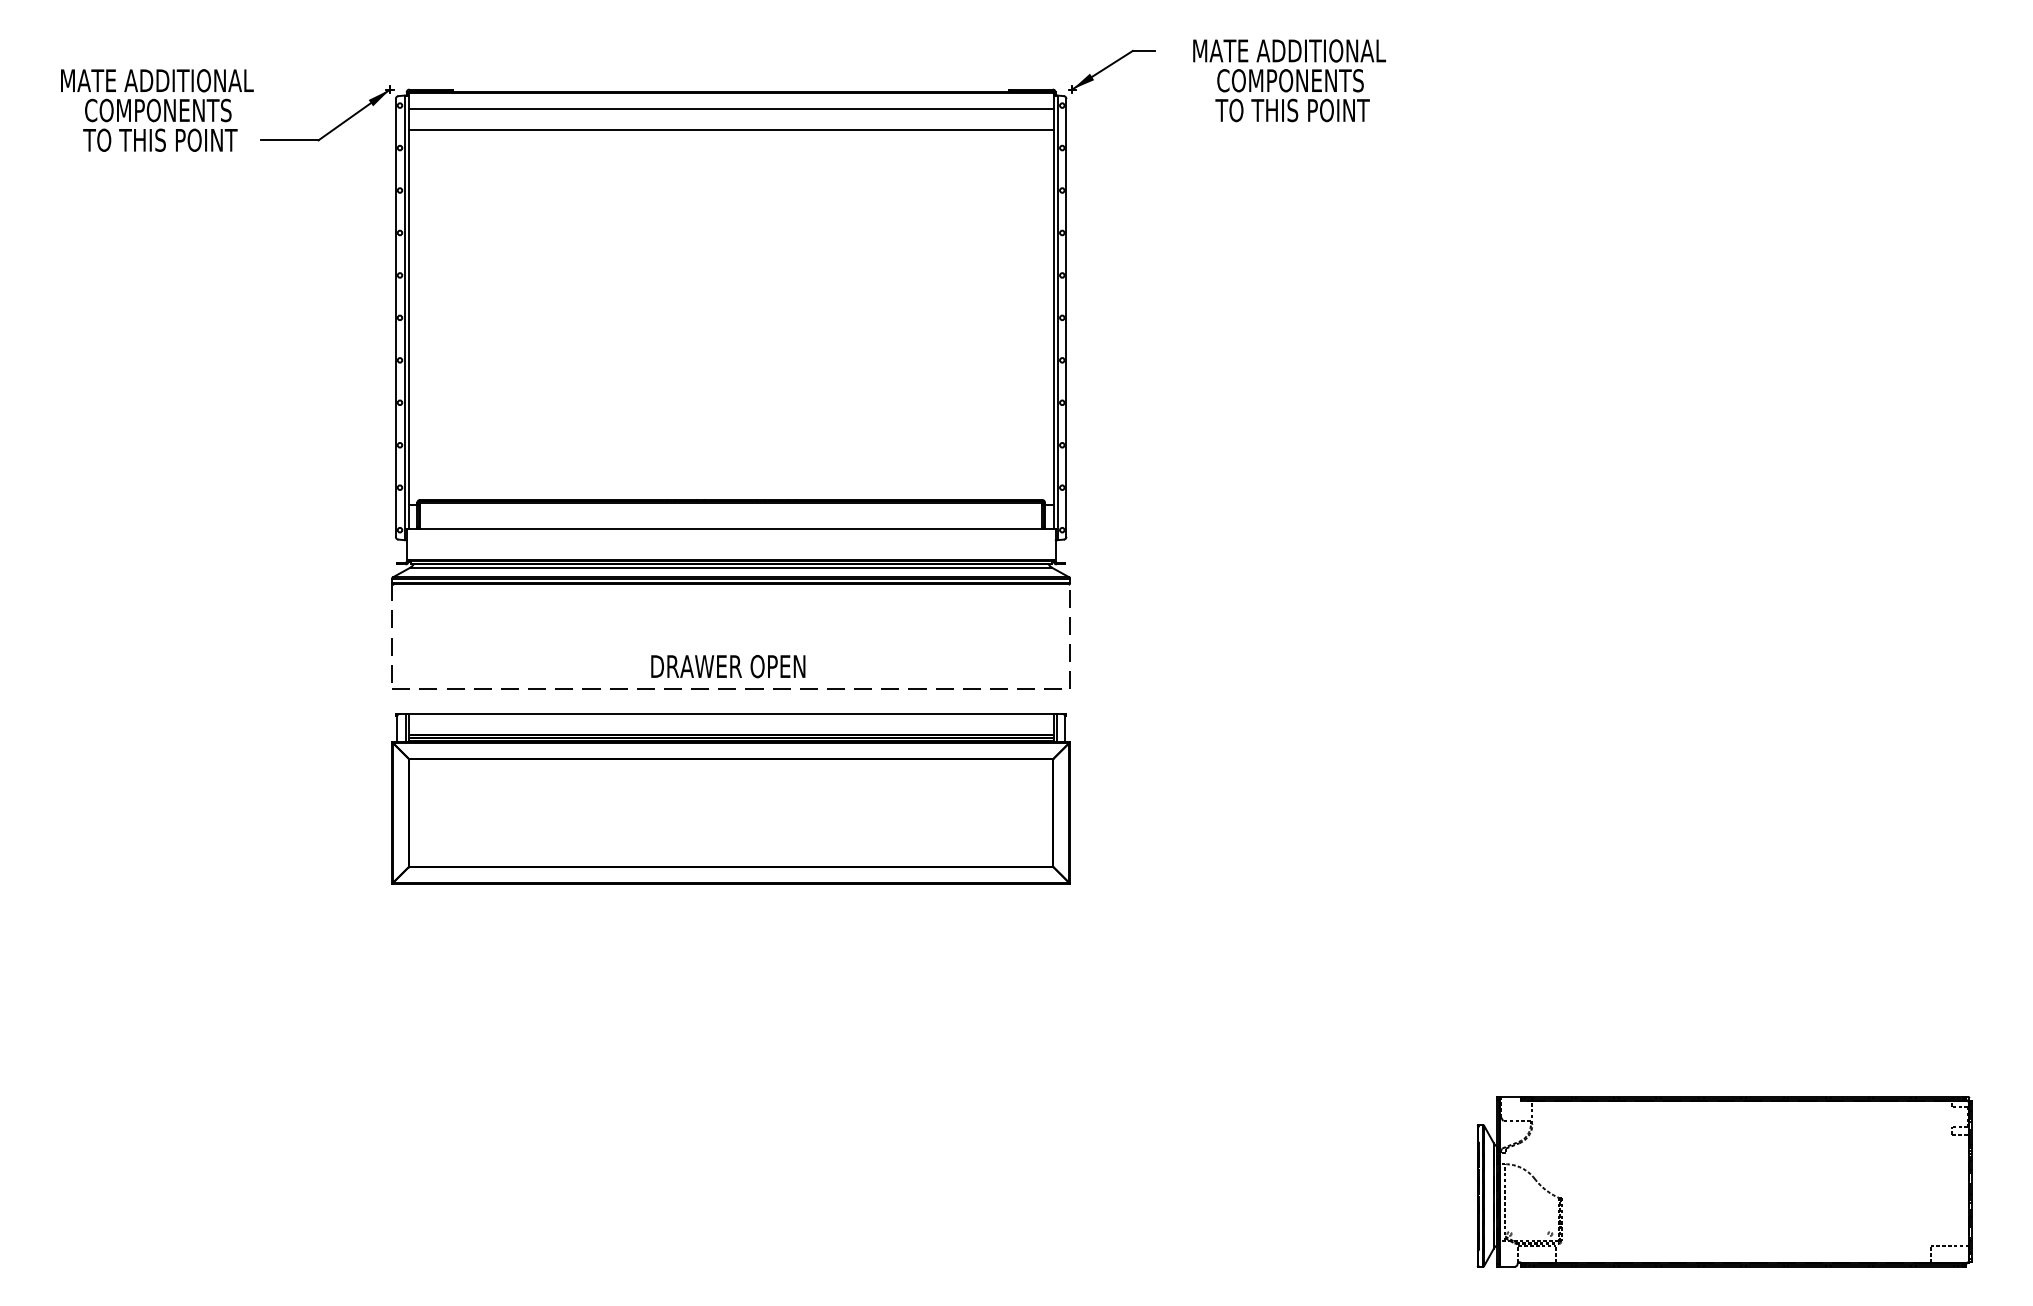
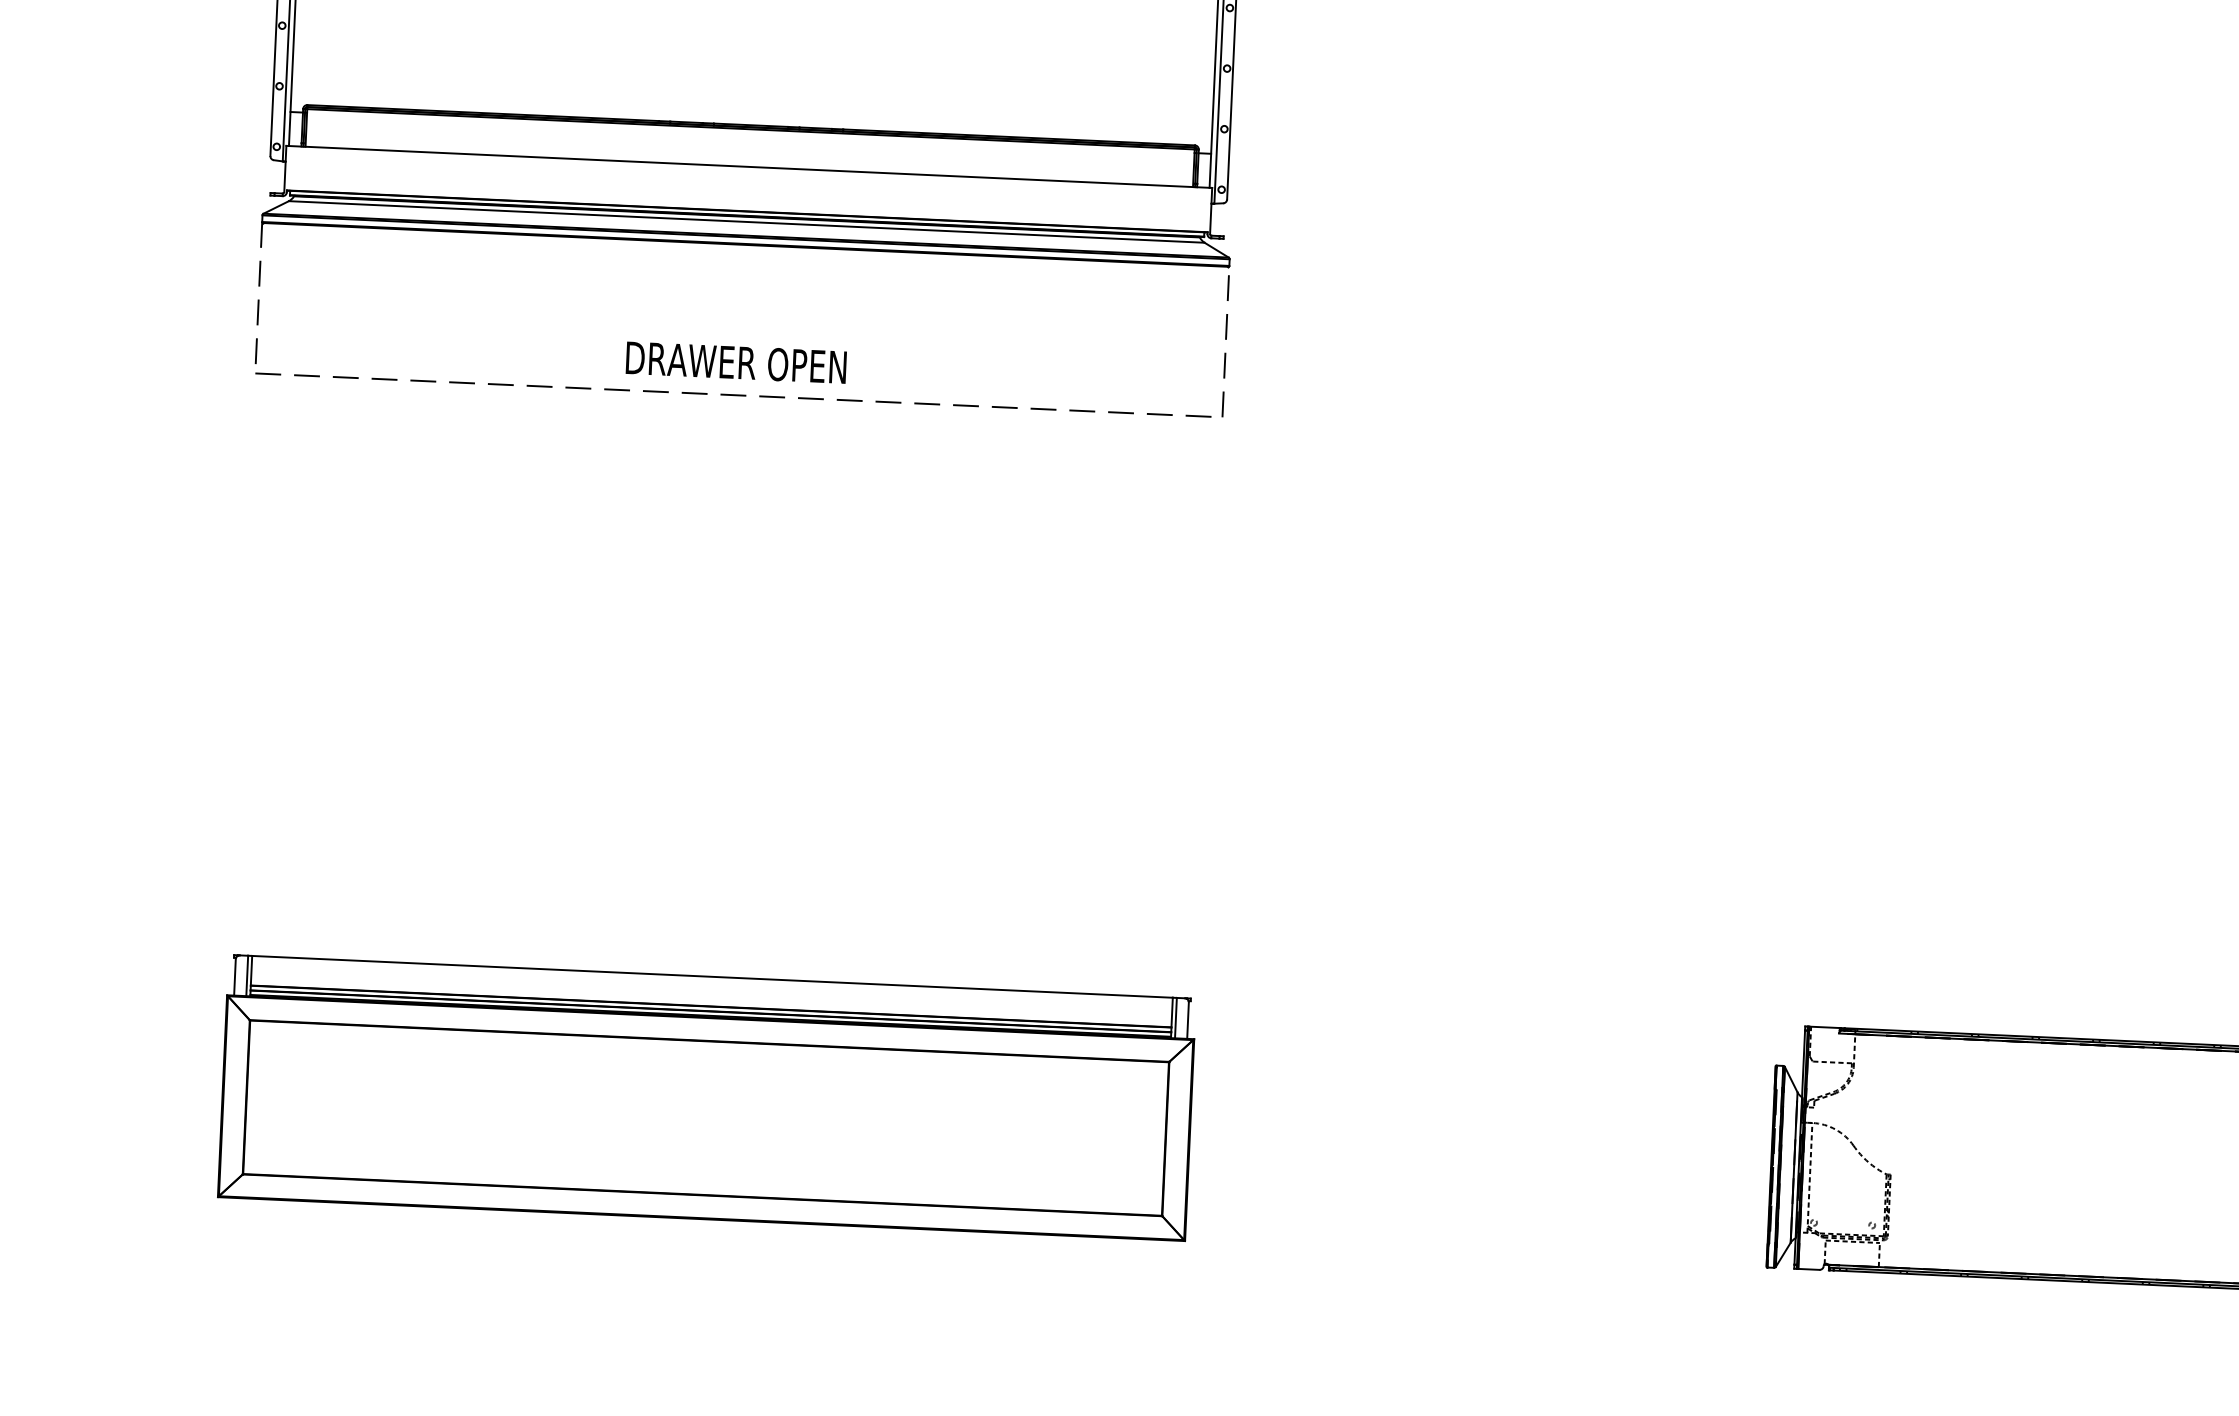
part: (730, 798) -> (706, 1097), moved

